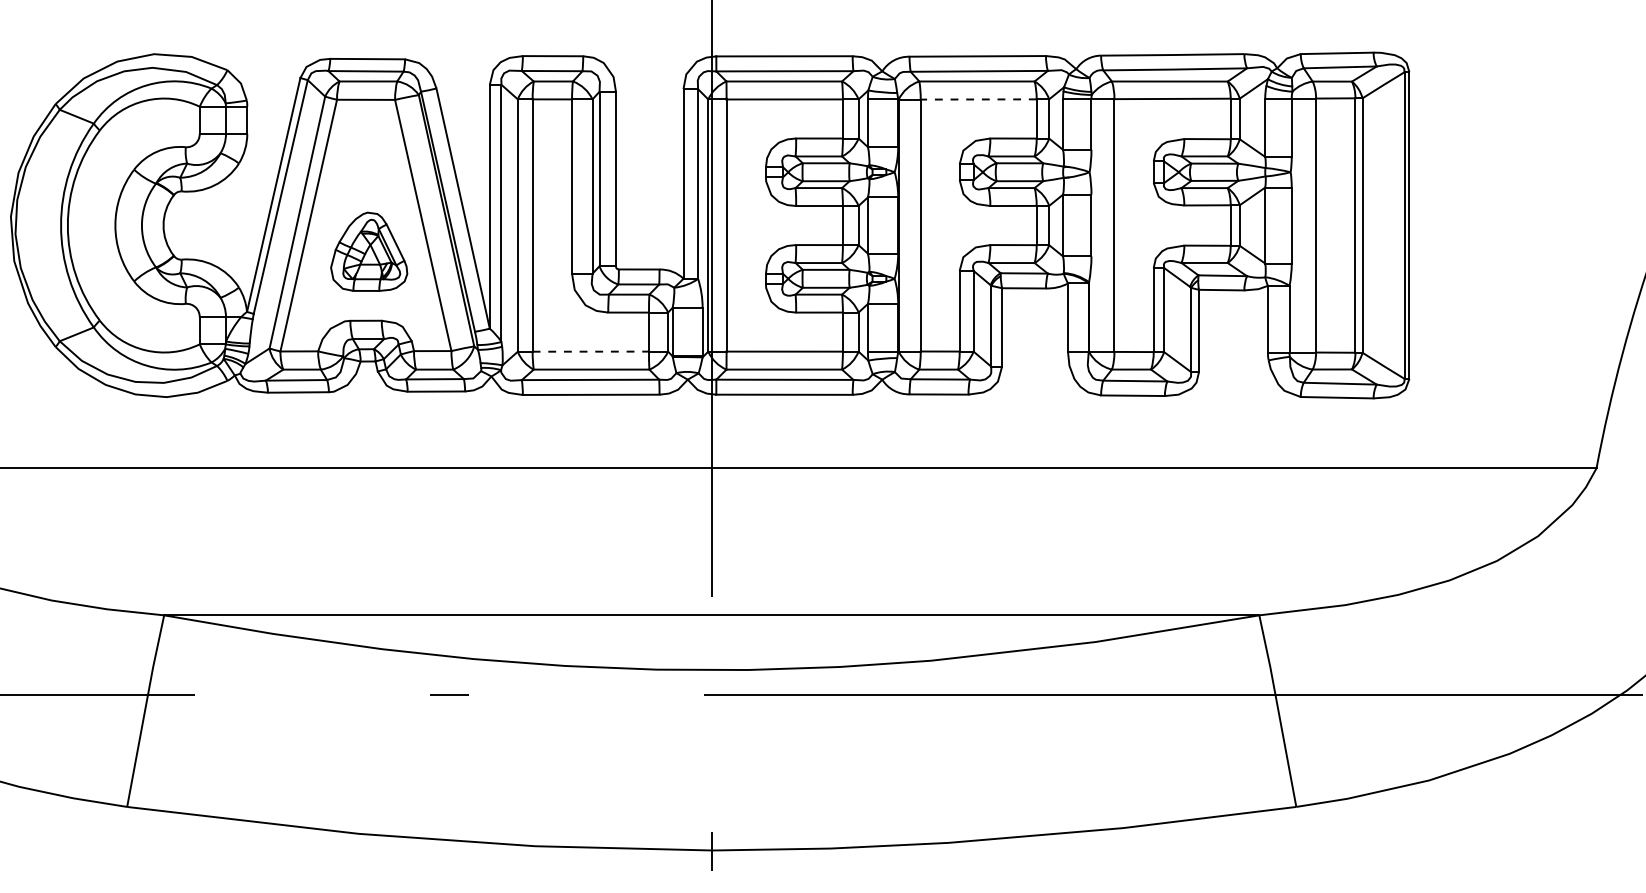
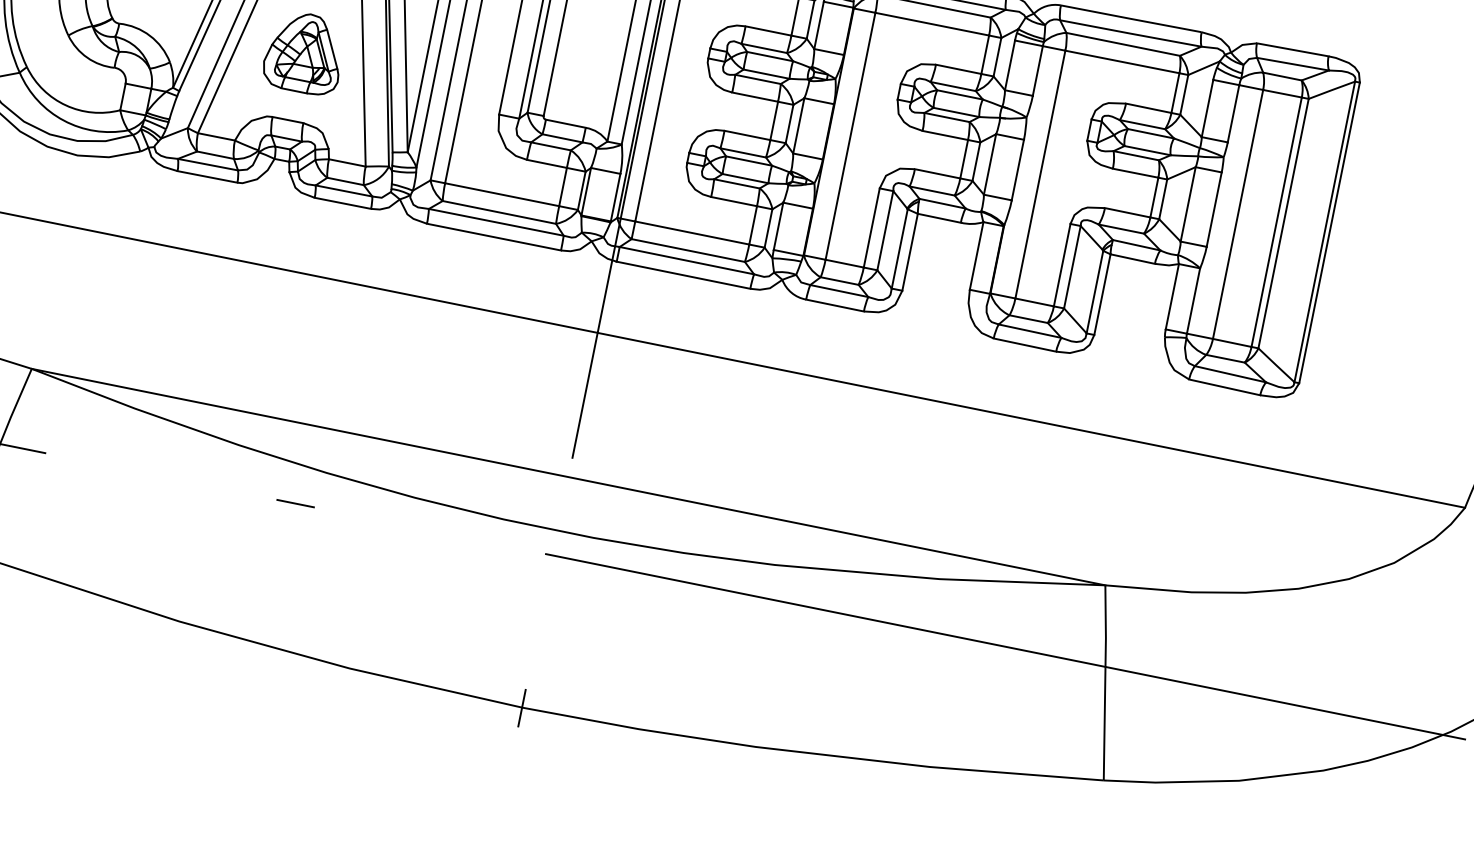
line: (978, 99) -> (932, 24), dashed -> solid
line: (591, 351) -> (502, 194), dashed -> solid

